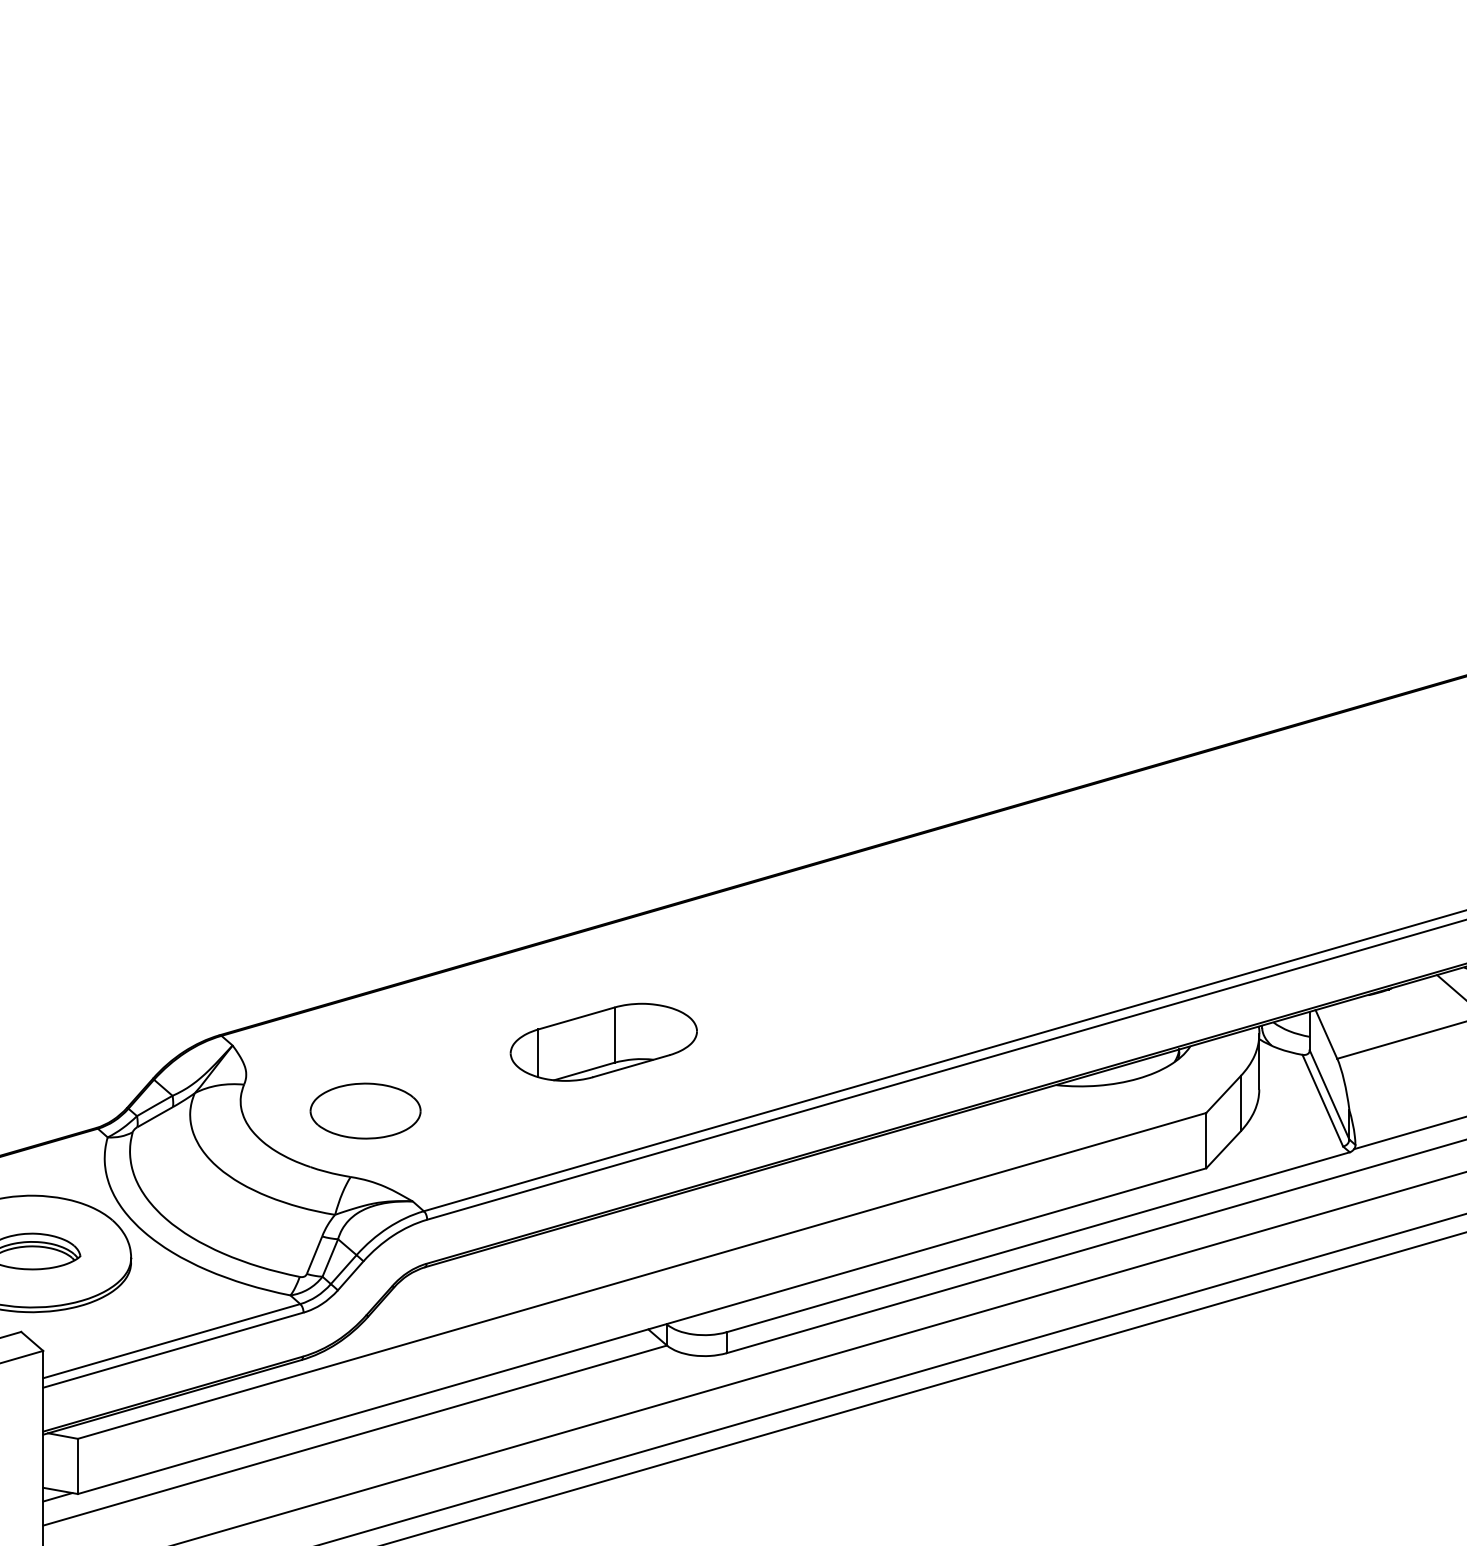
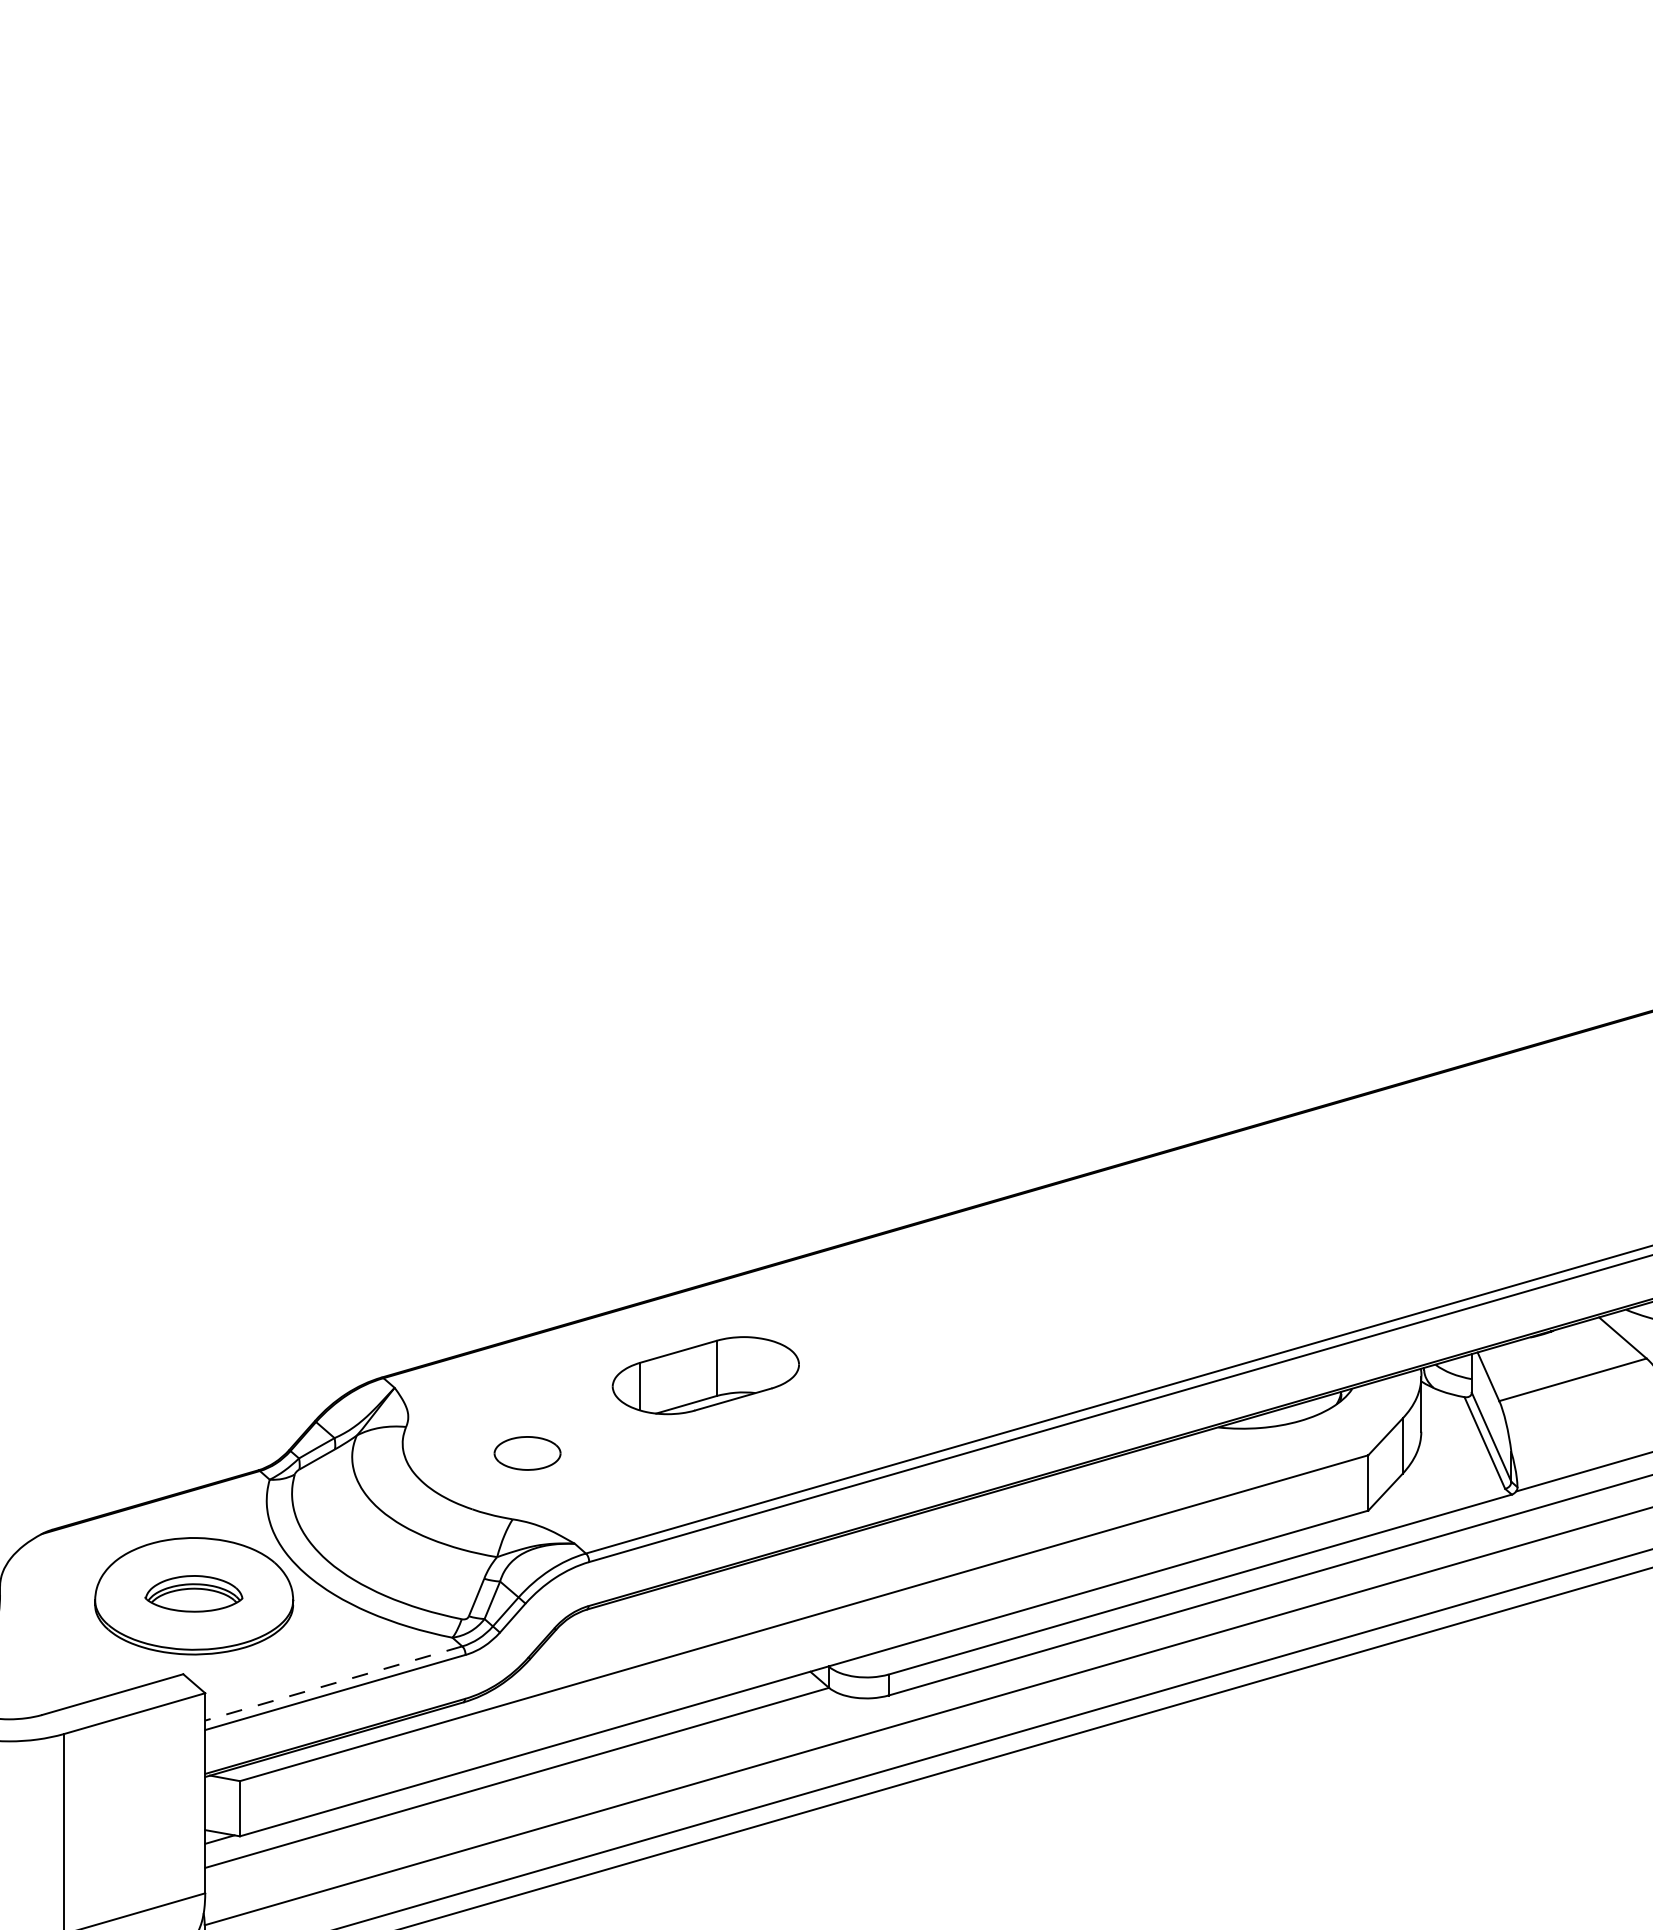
part: (603, 1042) -> (705, 1375), moved
part: (365, 1111) -> (527, 1453), size x0.6
line: (171, 1341) -> (333, 1683), solid -> dashed

